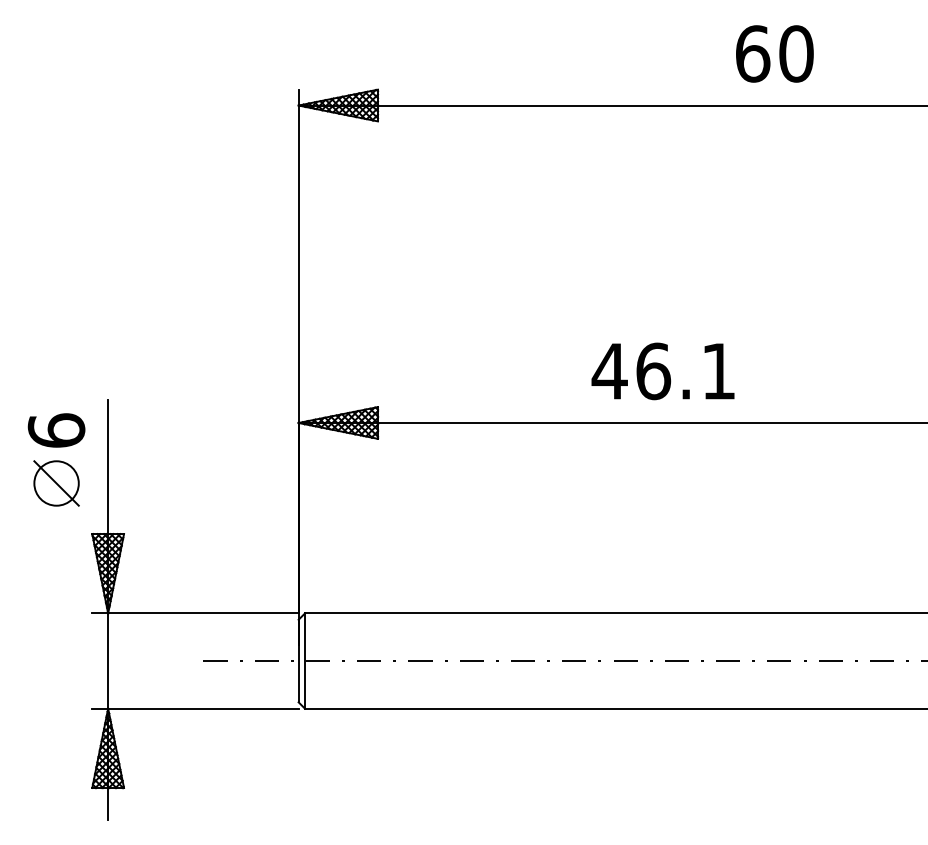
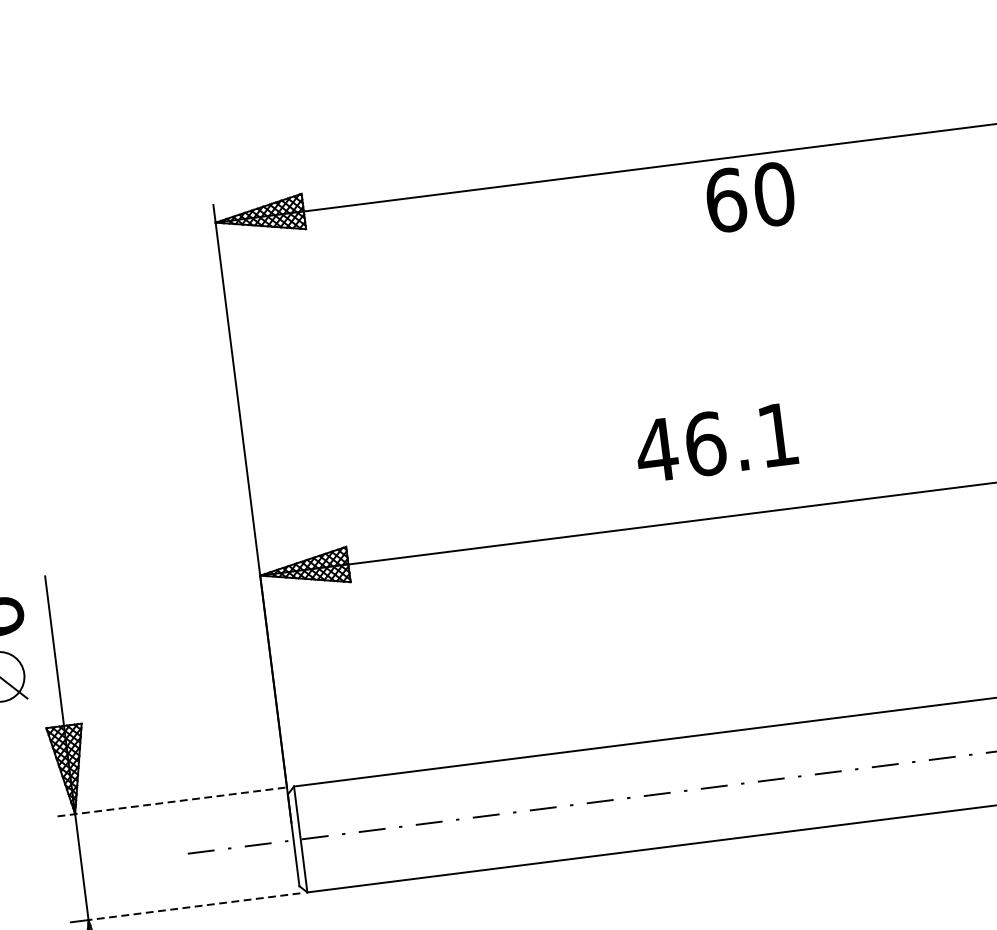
text: (774, 53) -> (749, 196), moved
text: (662, 371) -> (715, 443), moved
line: (195, 613) -> (172, 801), solid -> dashed
line: (202, 708) -> (193, 906), solid -> dashed

